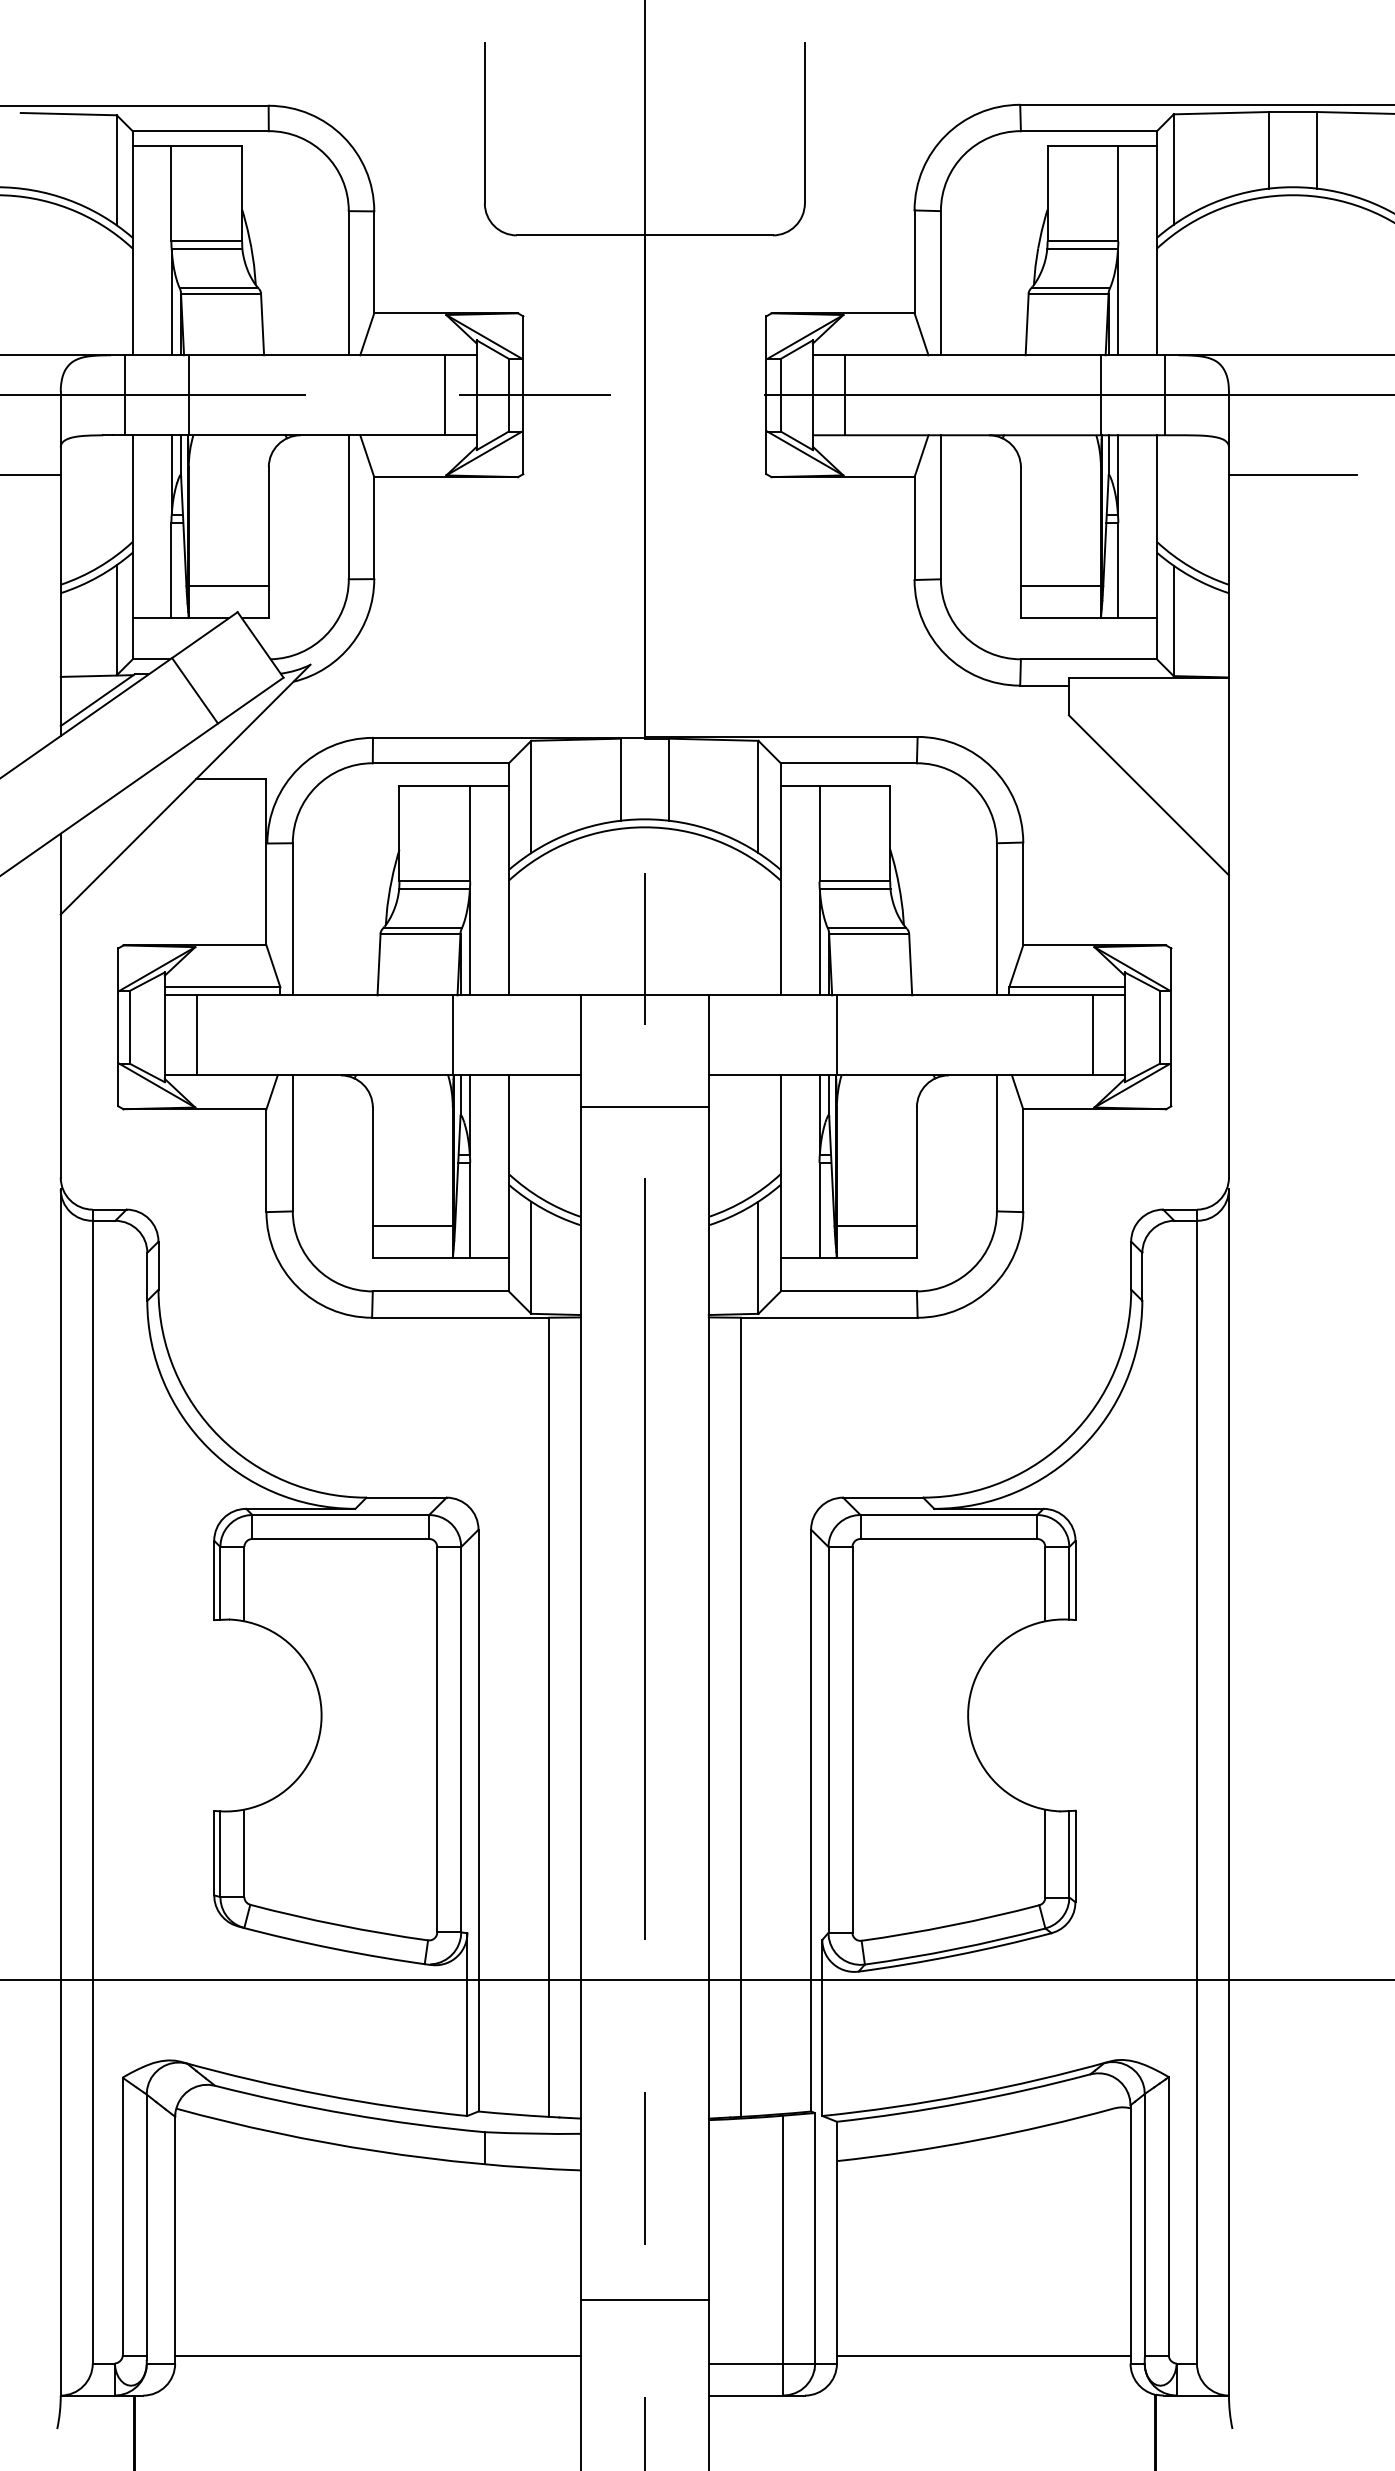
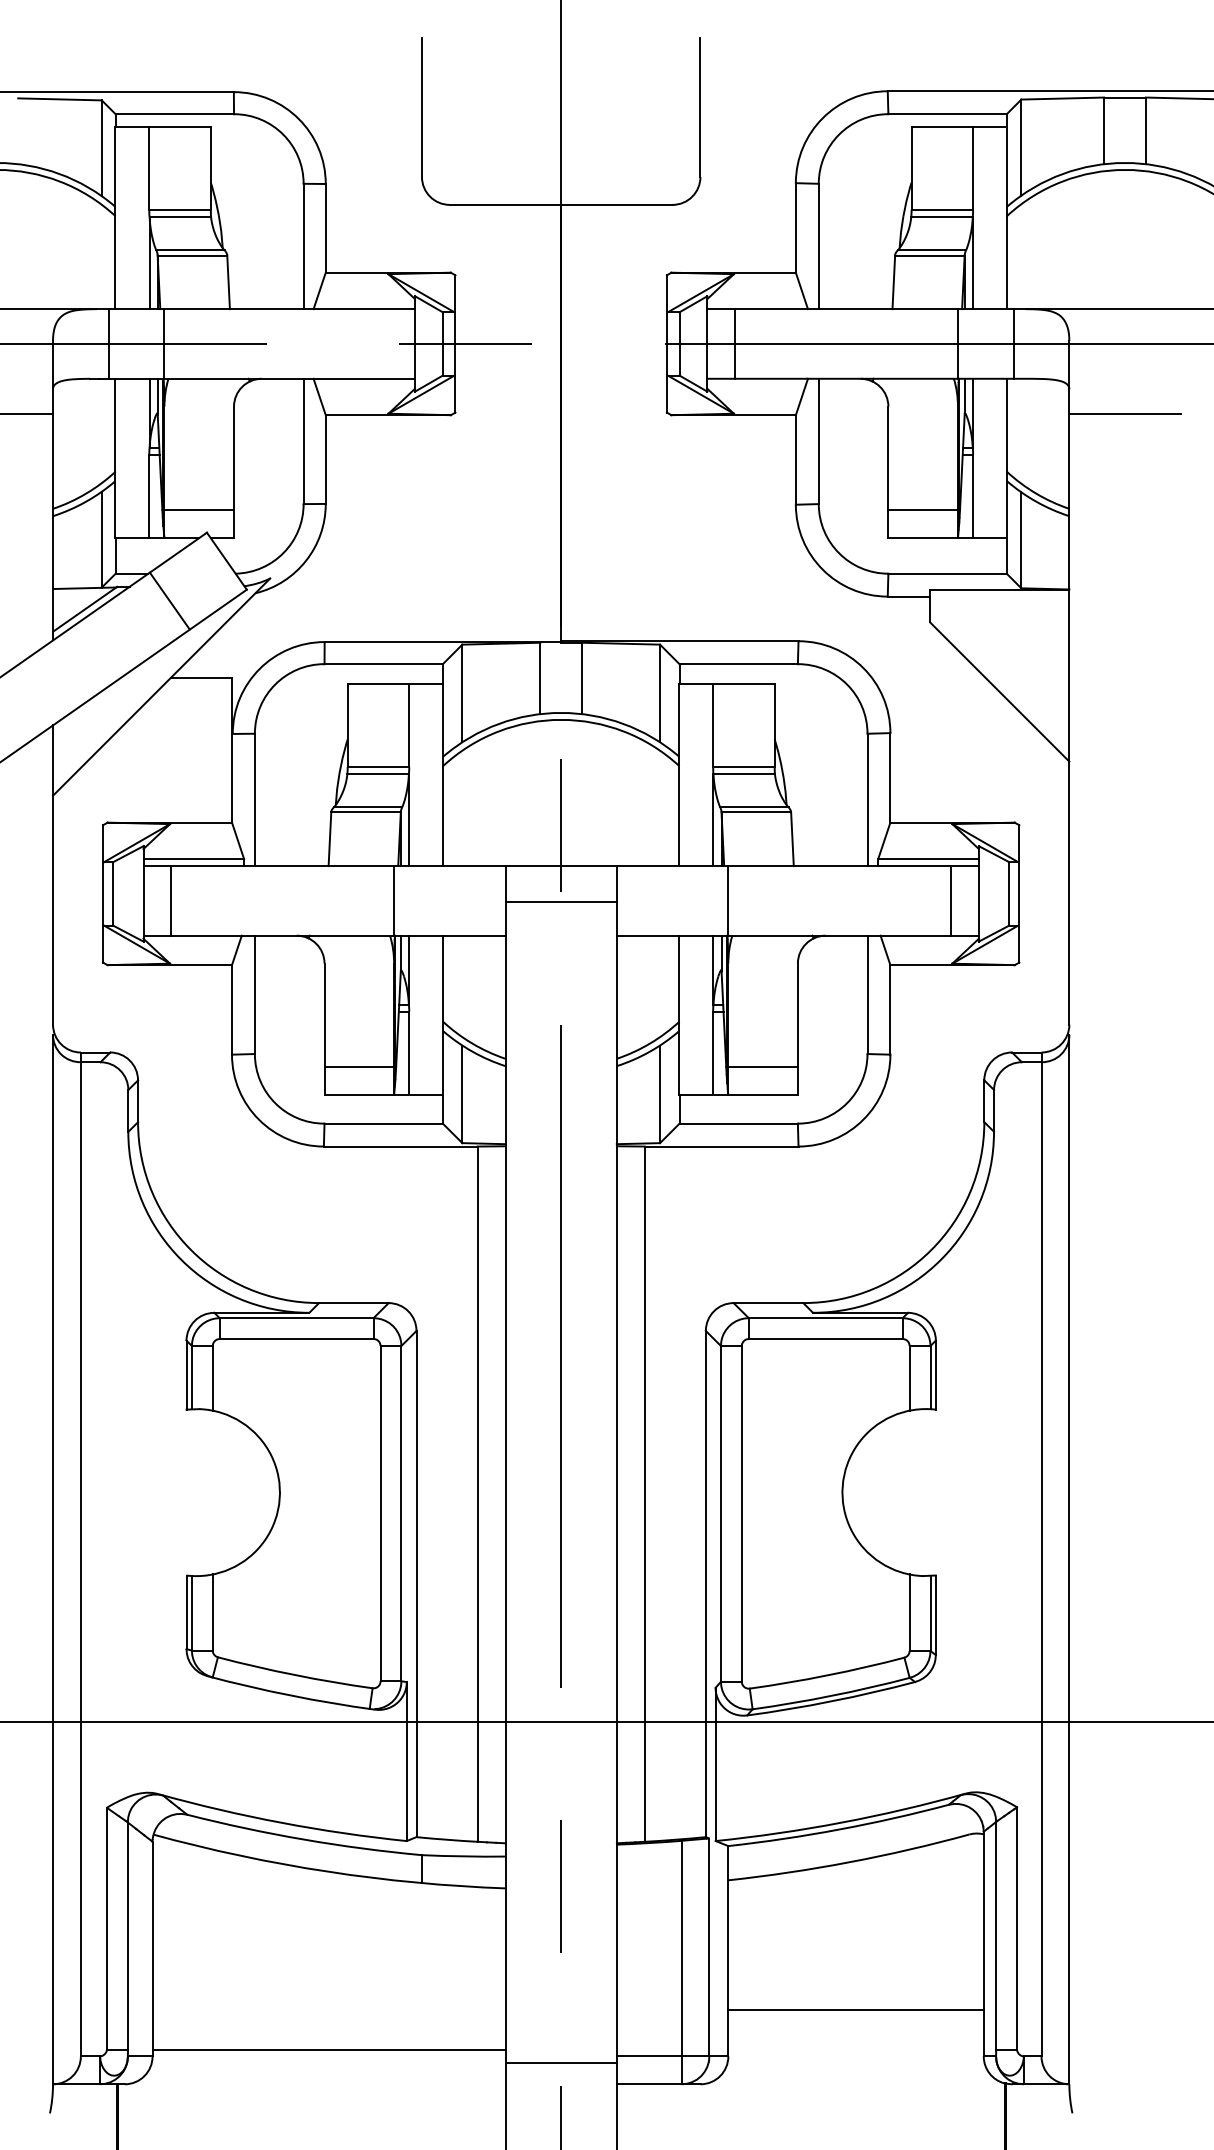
line: (445, 394) -> (387, 343), removed
line: (644, 1107) -> (560, 901), moved
line: (644, 2299) -> (560, 2062), moved
line: (983, 2355) -> (855, 2009), moved

